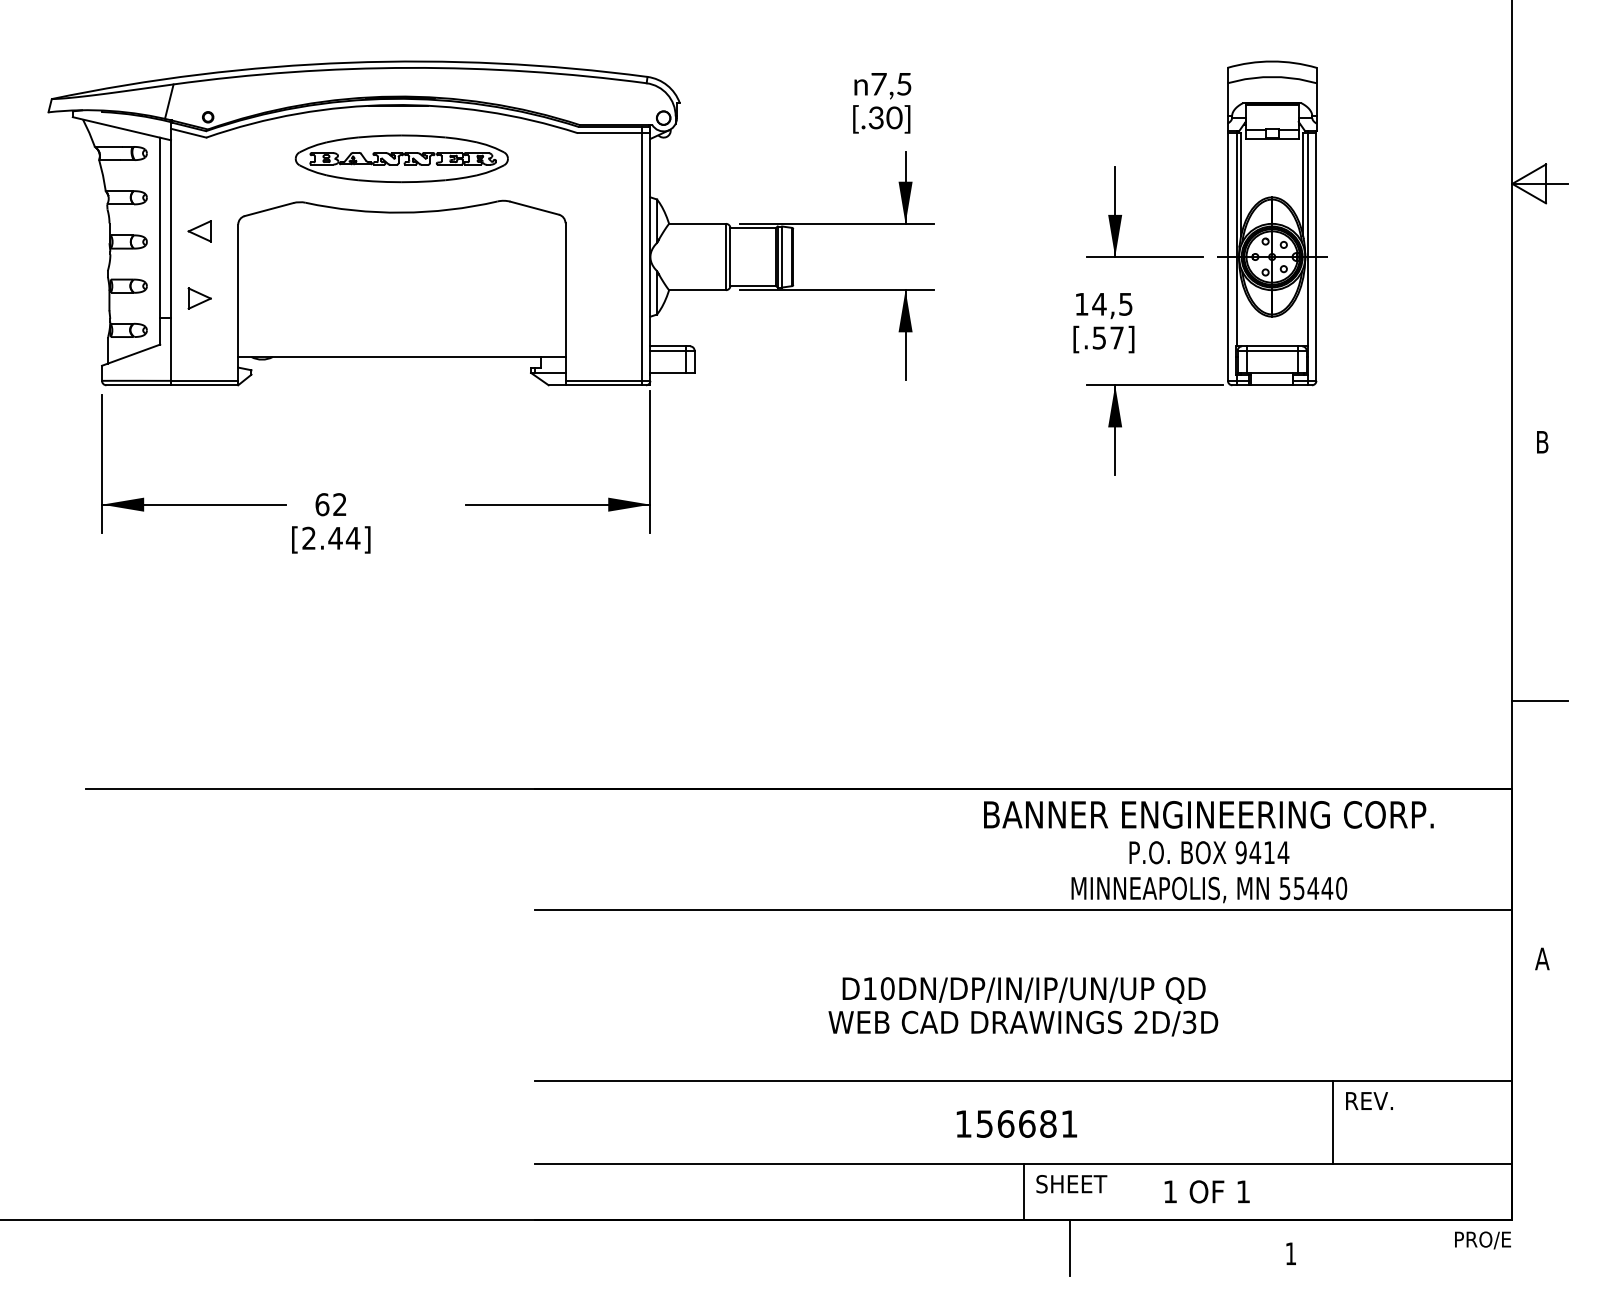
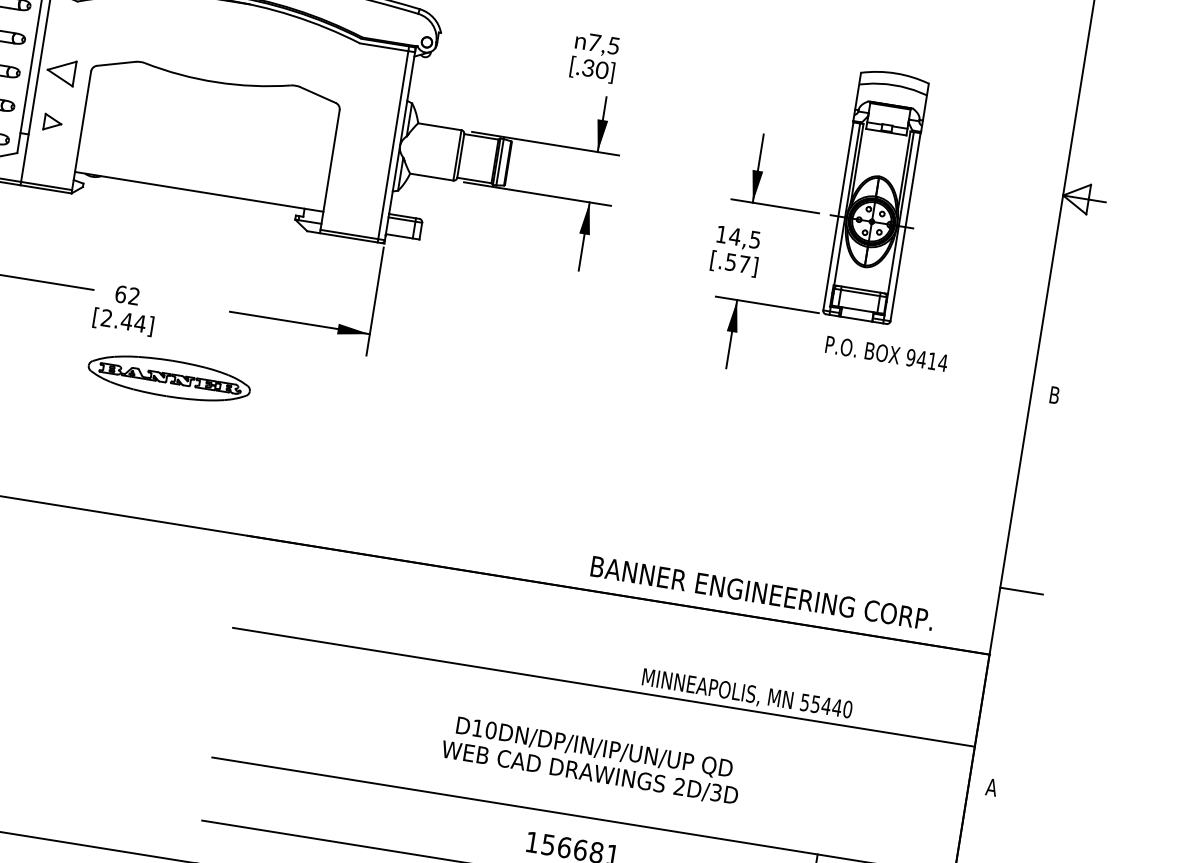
part: (401, 158) -> (169, 378), moved
part: (199, 231) -> (60, 72), size x1.6
text: (1208, 814) -> (762, 593), moved
text: (1209, 852) -> (886, 353), moved

